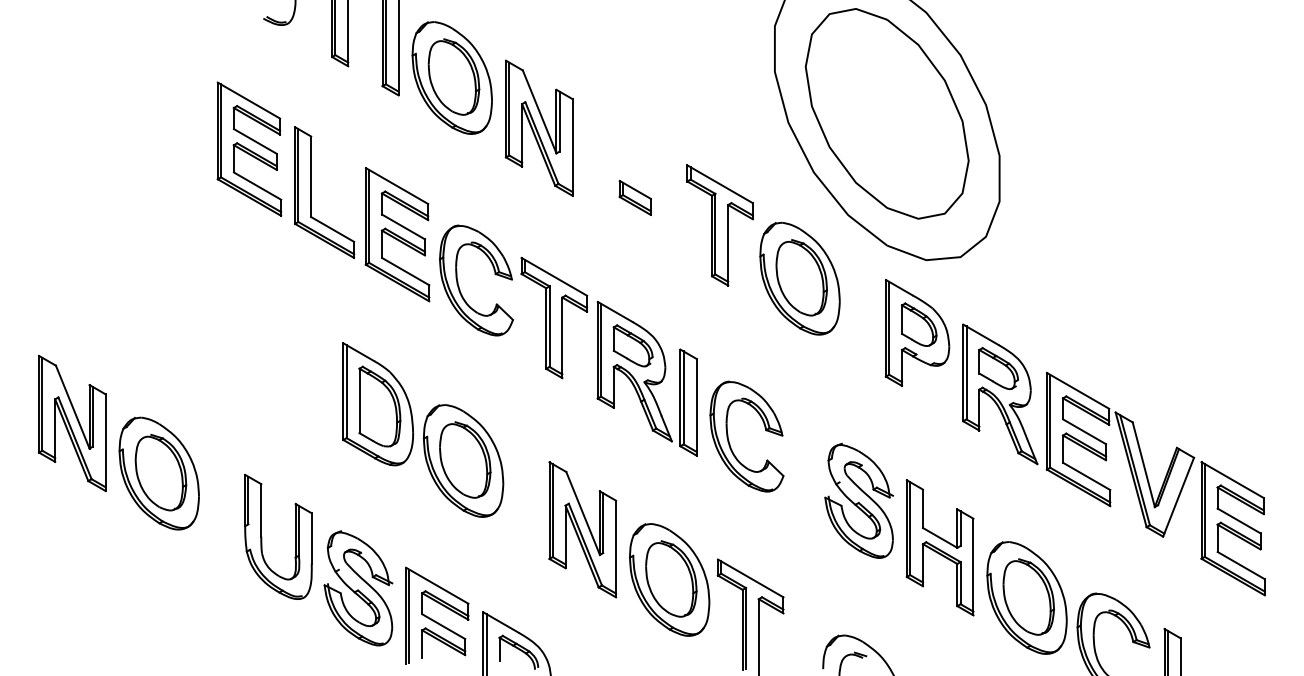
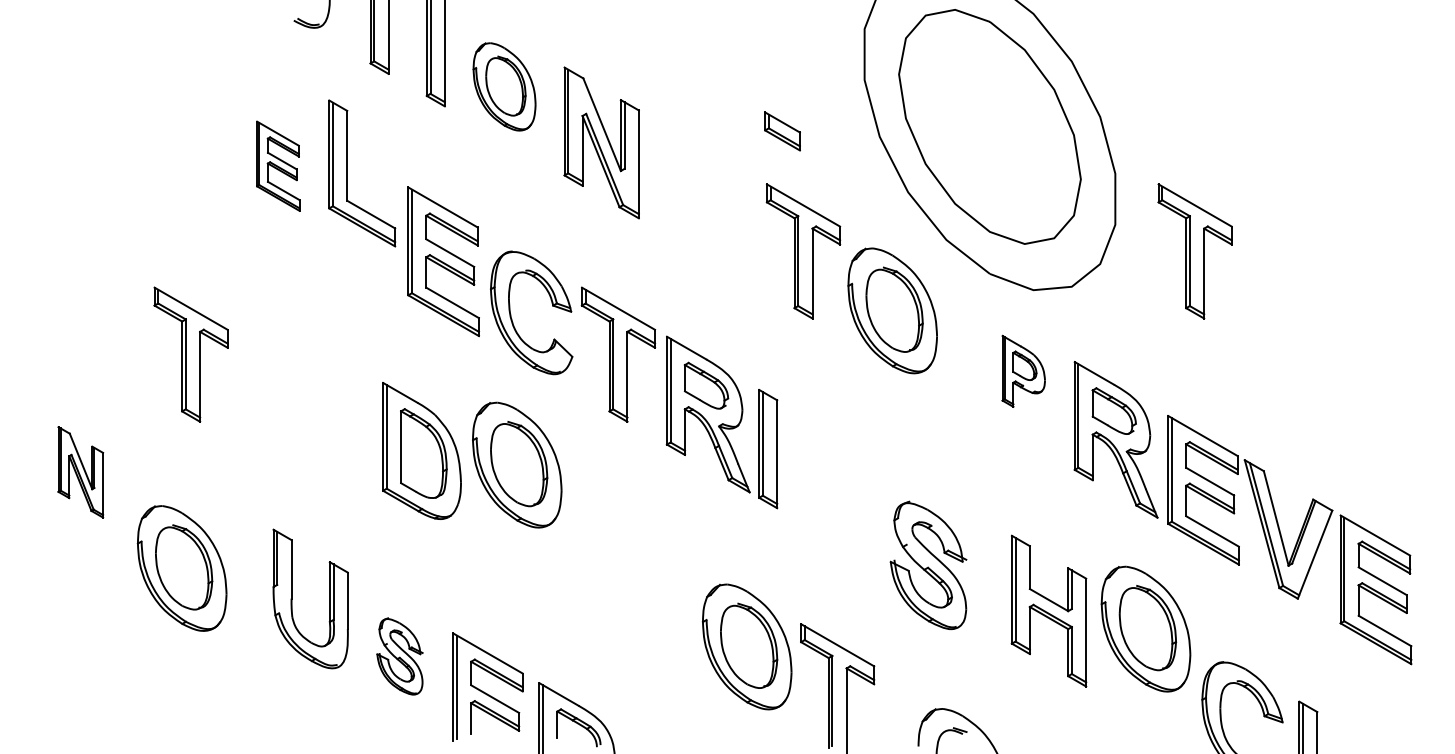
part: (451, 77) -> (503, 86), size x0.7
part: (249, 148) -> (278, 165), size x0.6
part: (311, 192) -> (347, 173), moved
part: (634, 197) -> (781, 130), moved
part: (1070, 225) -> (1194, 251), added
part: (171, 317) -> (191, 354), added
part: (917, 332) -> (1023, 370), size x0.6
part: (72, 423) -> (80, 472), size x0.6
part: (729, 440) -> (813, 491), removed
part: (463, 460) -> (517, 464), moved
part: (158, 473) -> (181, 568), moved
part: (858, 500) -> (927, 565), moved
part: (582, 529) -> (649, 590), removed
part: (358, 588) -> (400, 656), size x0.6
part: (1026, 597) -> (1145, 628), moved

